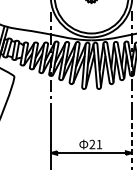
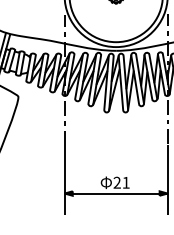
line: (132, 142) -> (167, 180), dashed -> solid

